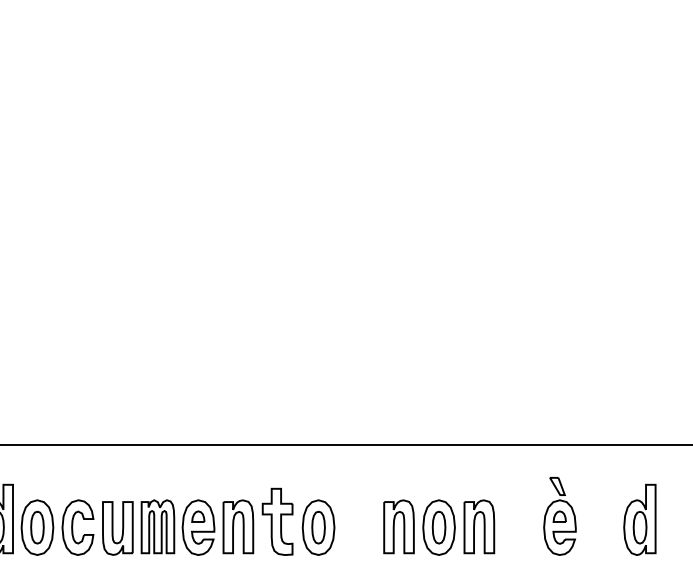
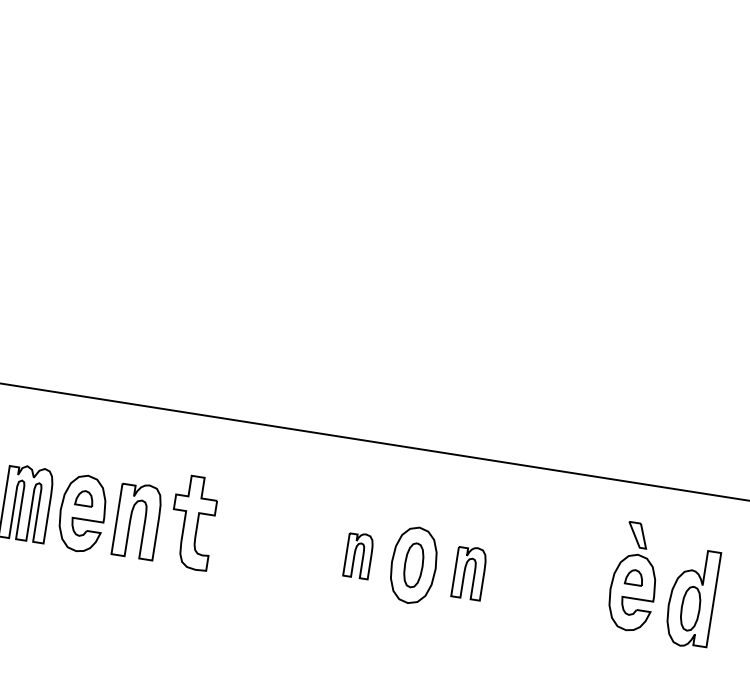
part: (559, 516) -> (634, 577), moved
part: (398, 526) -> (358, 555), size x0.6
part: (479, 526) -> (469, 572), size x0.7
part: (318, 527) -> (247, 539), removed

